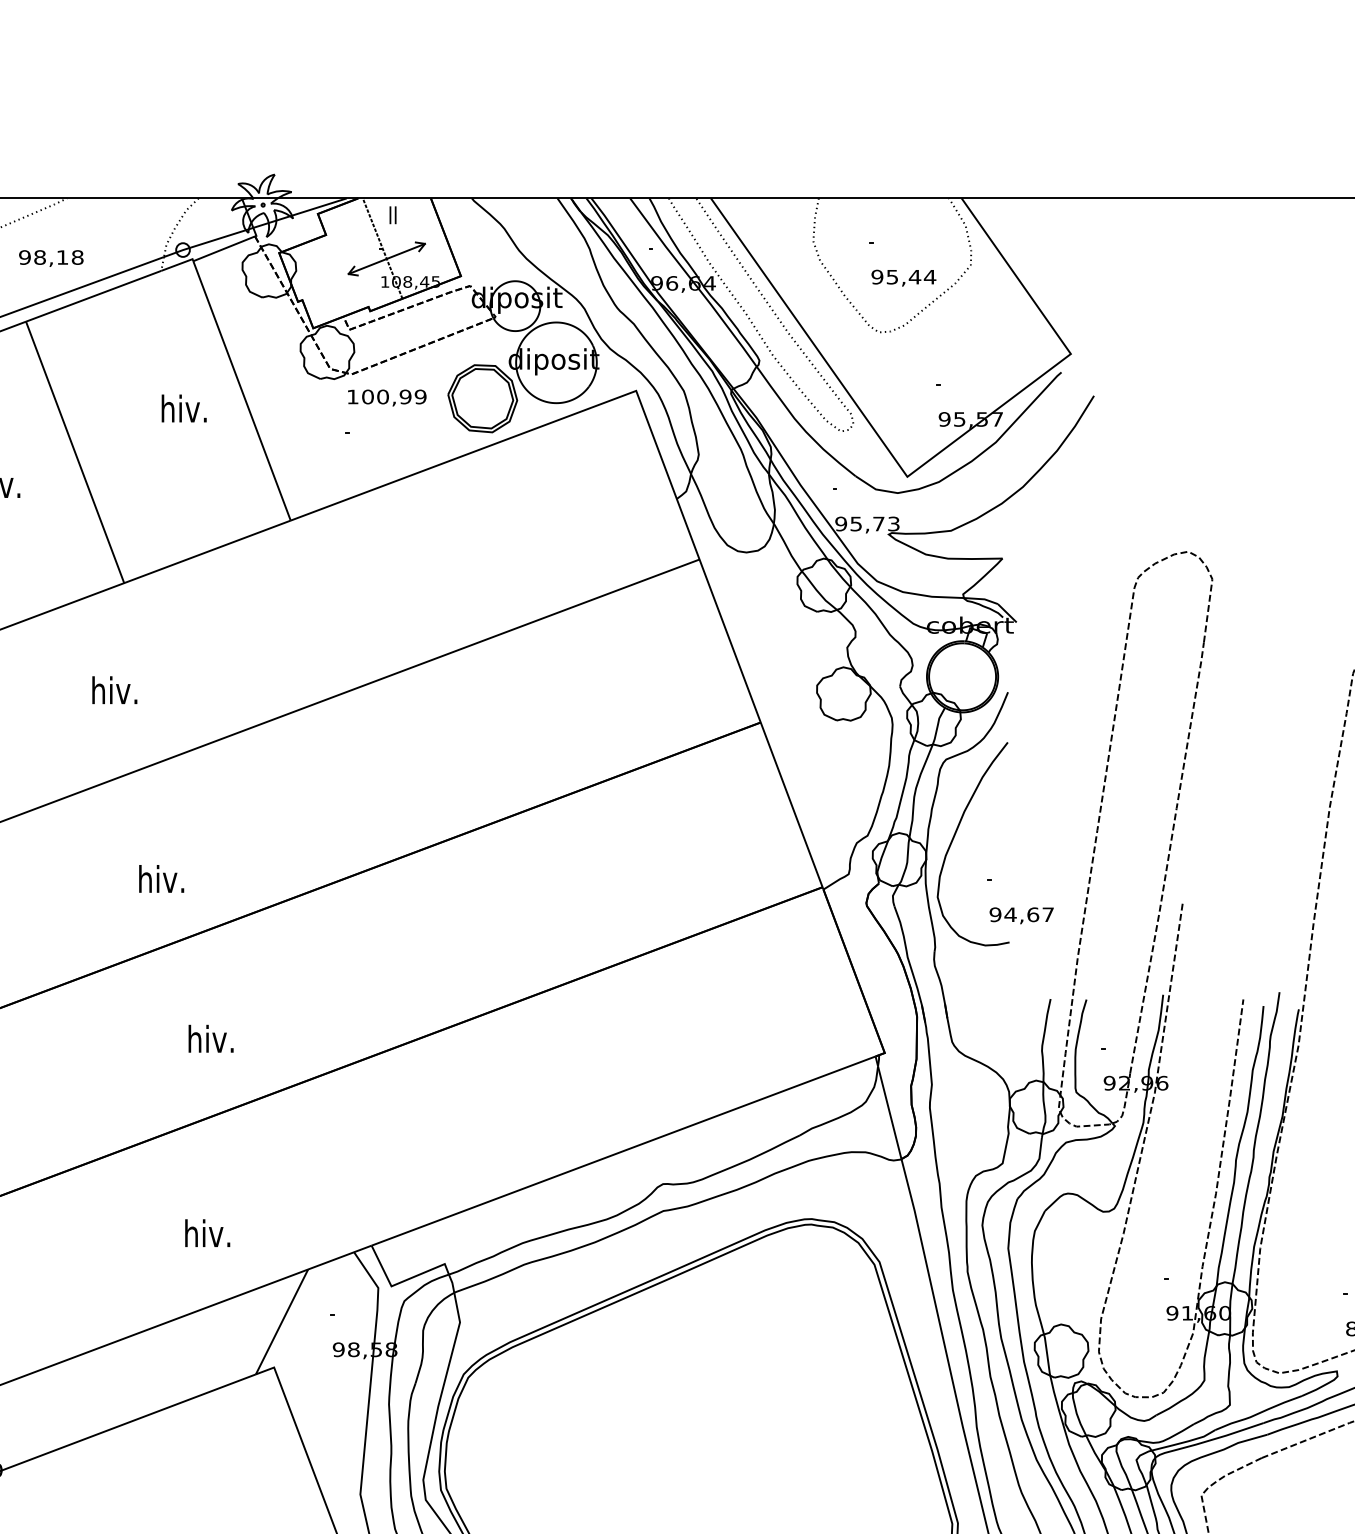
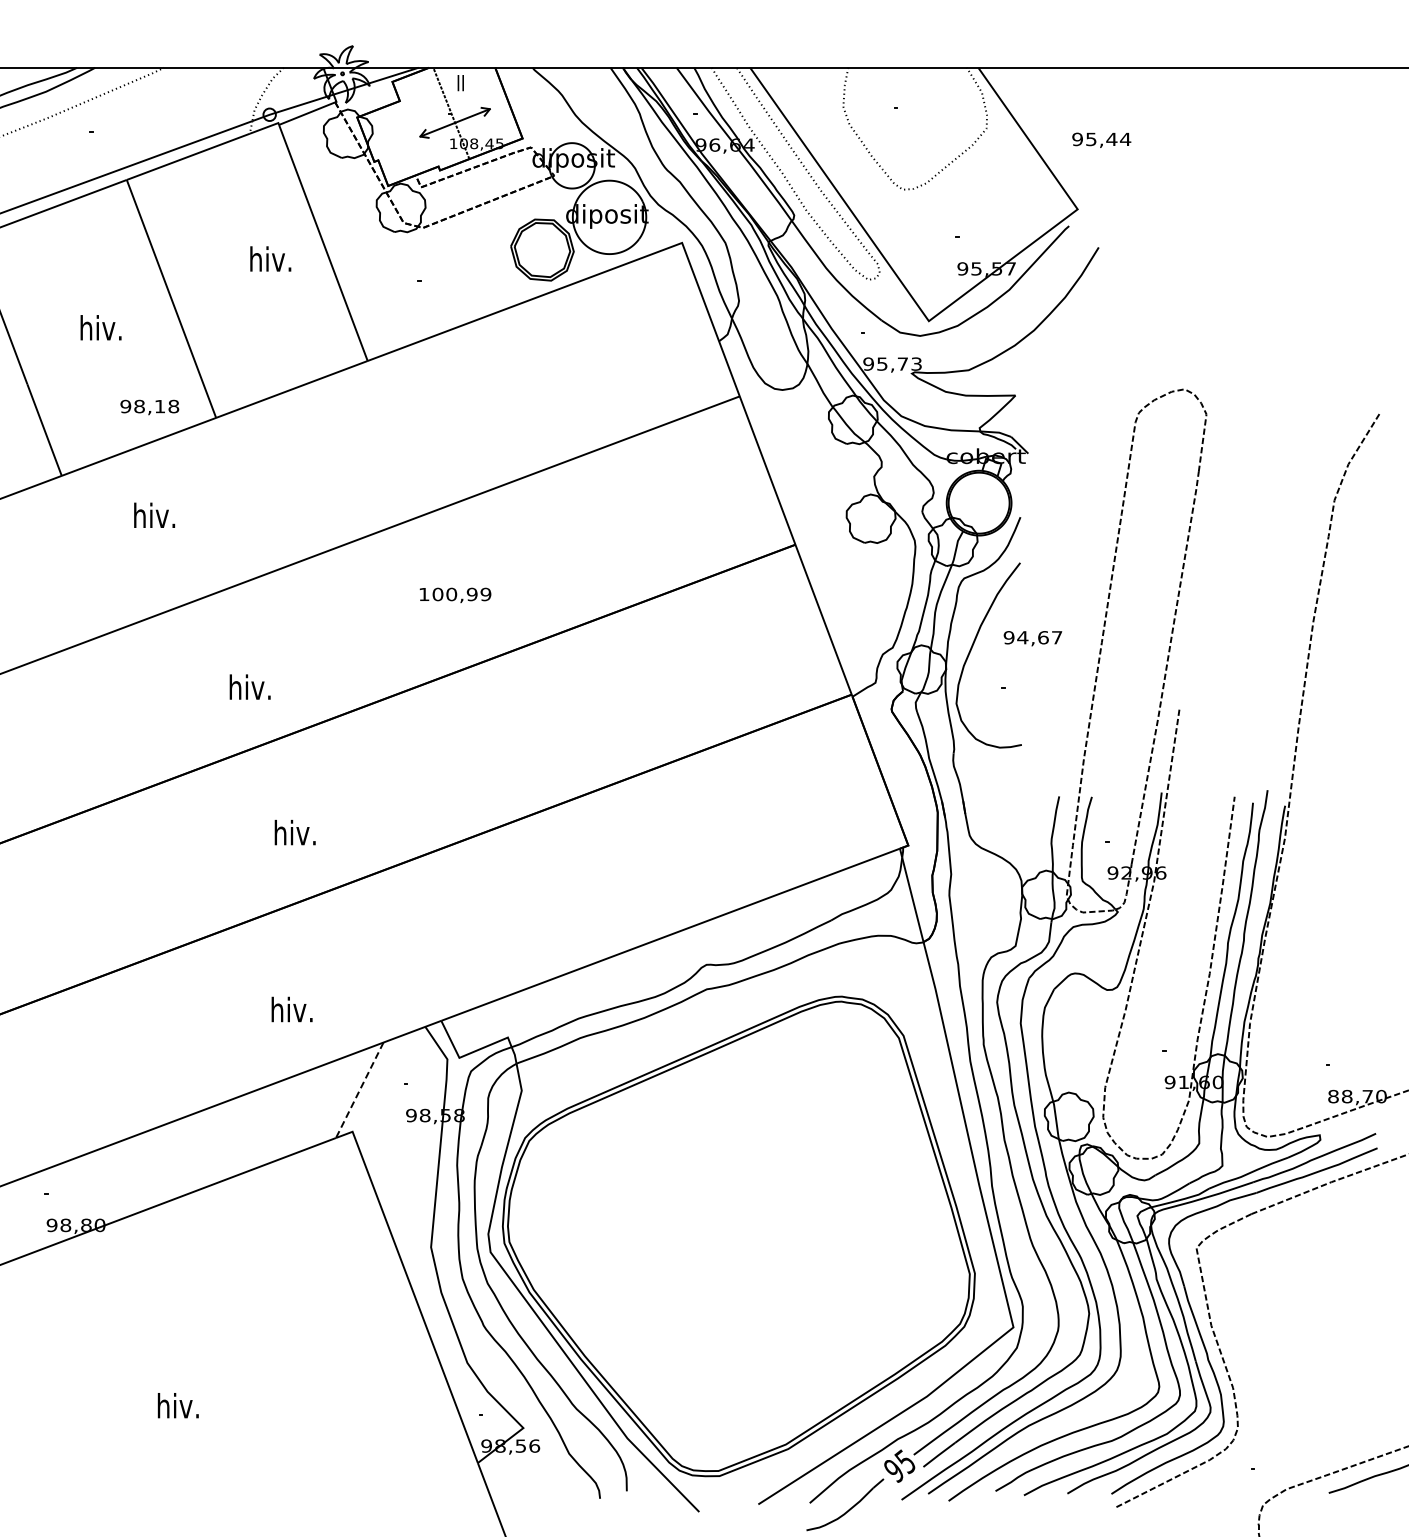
text: (50, 258) -> (149, 407), moved
text: (903, 277) -> (1101, 139), moved
text: (387, 397) -> (455, 594), moved
text: (114, 689) -> (154, 514), moved
text: (1021, 915) -> (1032, 638), moved
line: (281, 1322) -> (359, 1090), solid -> dashed

